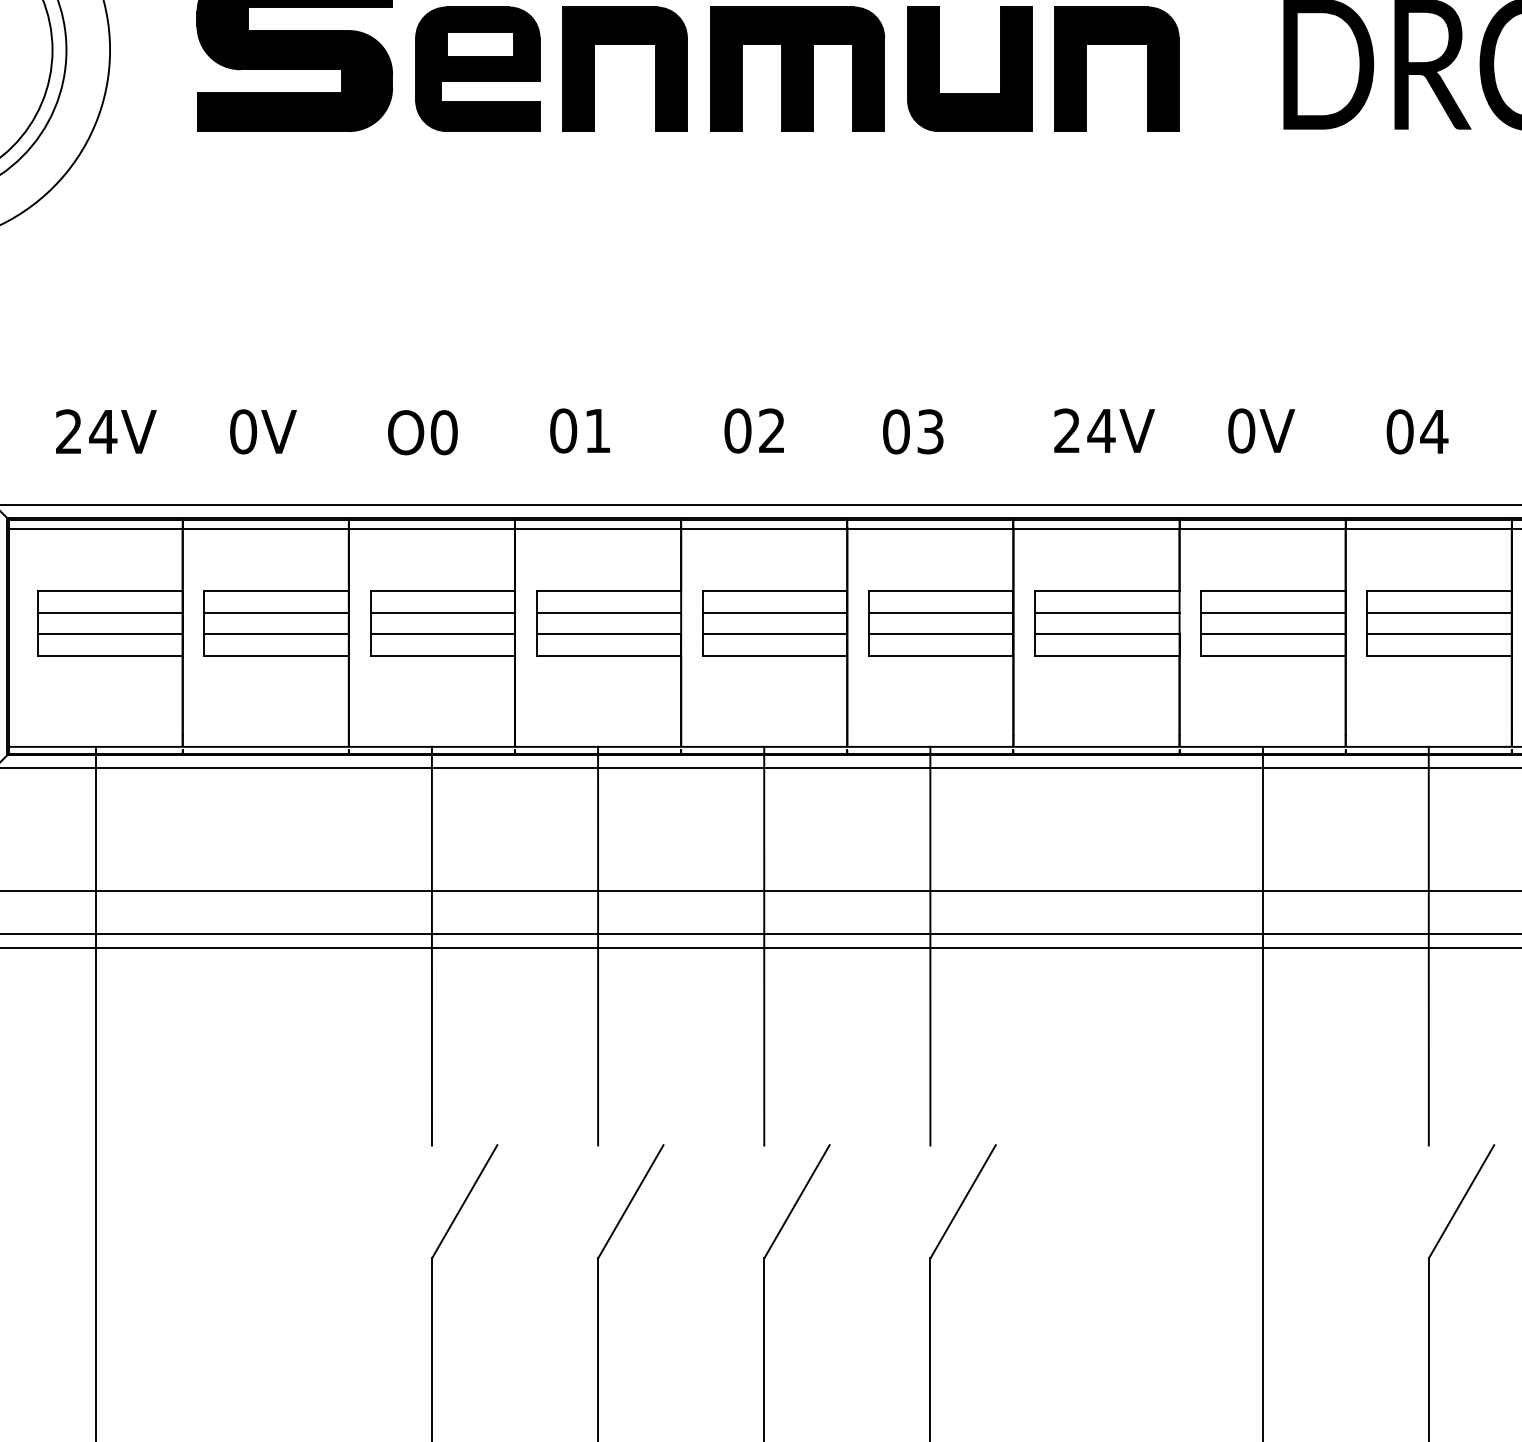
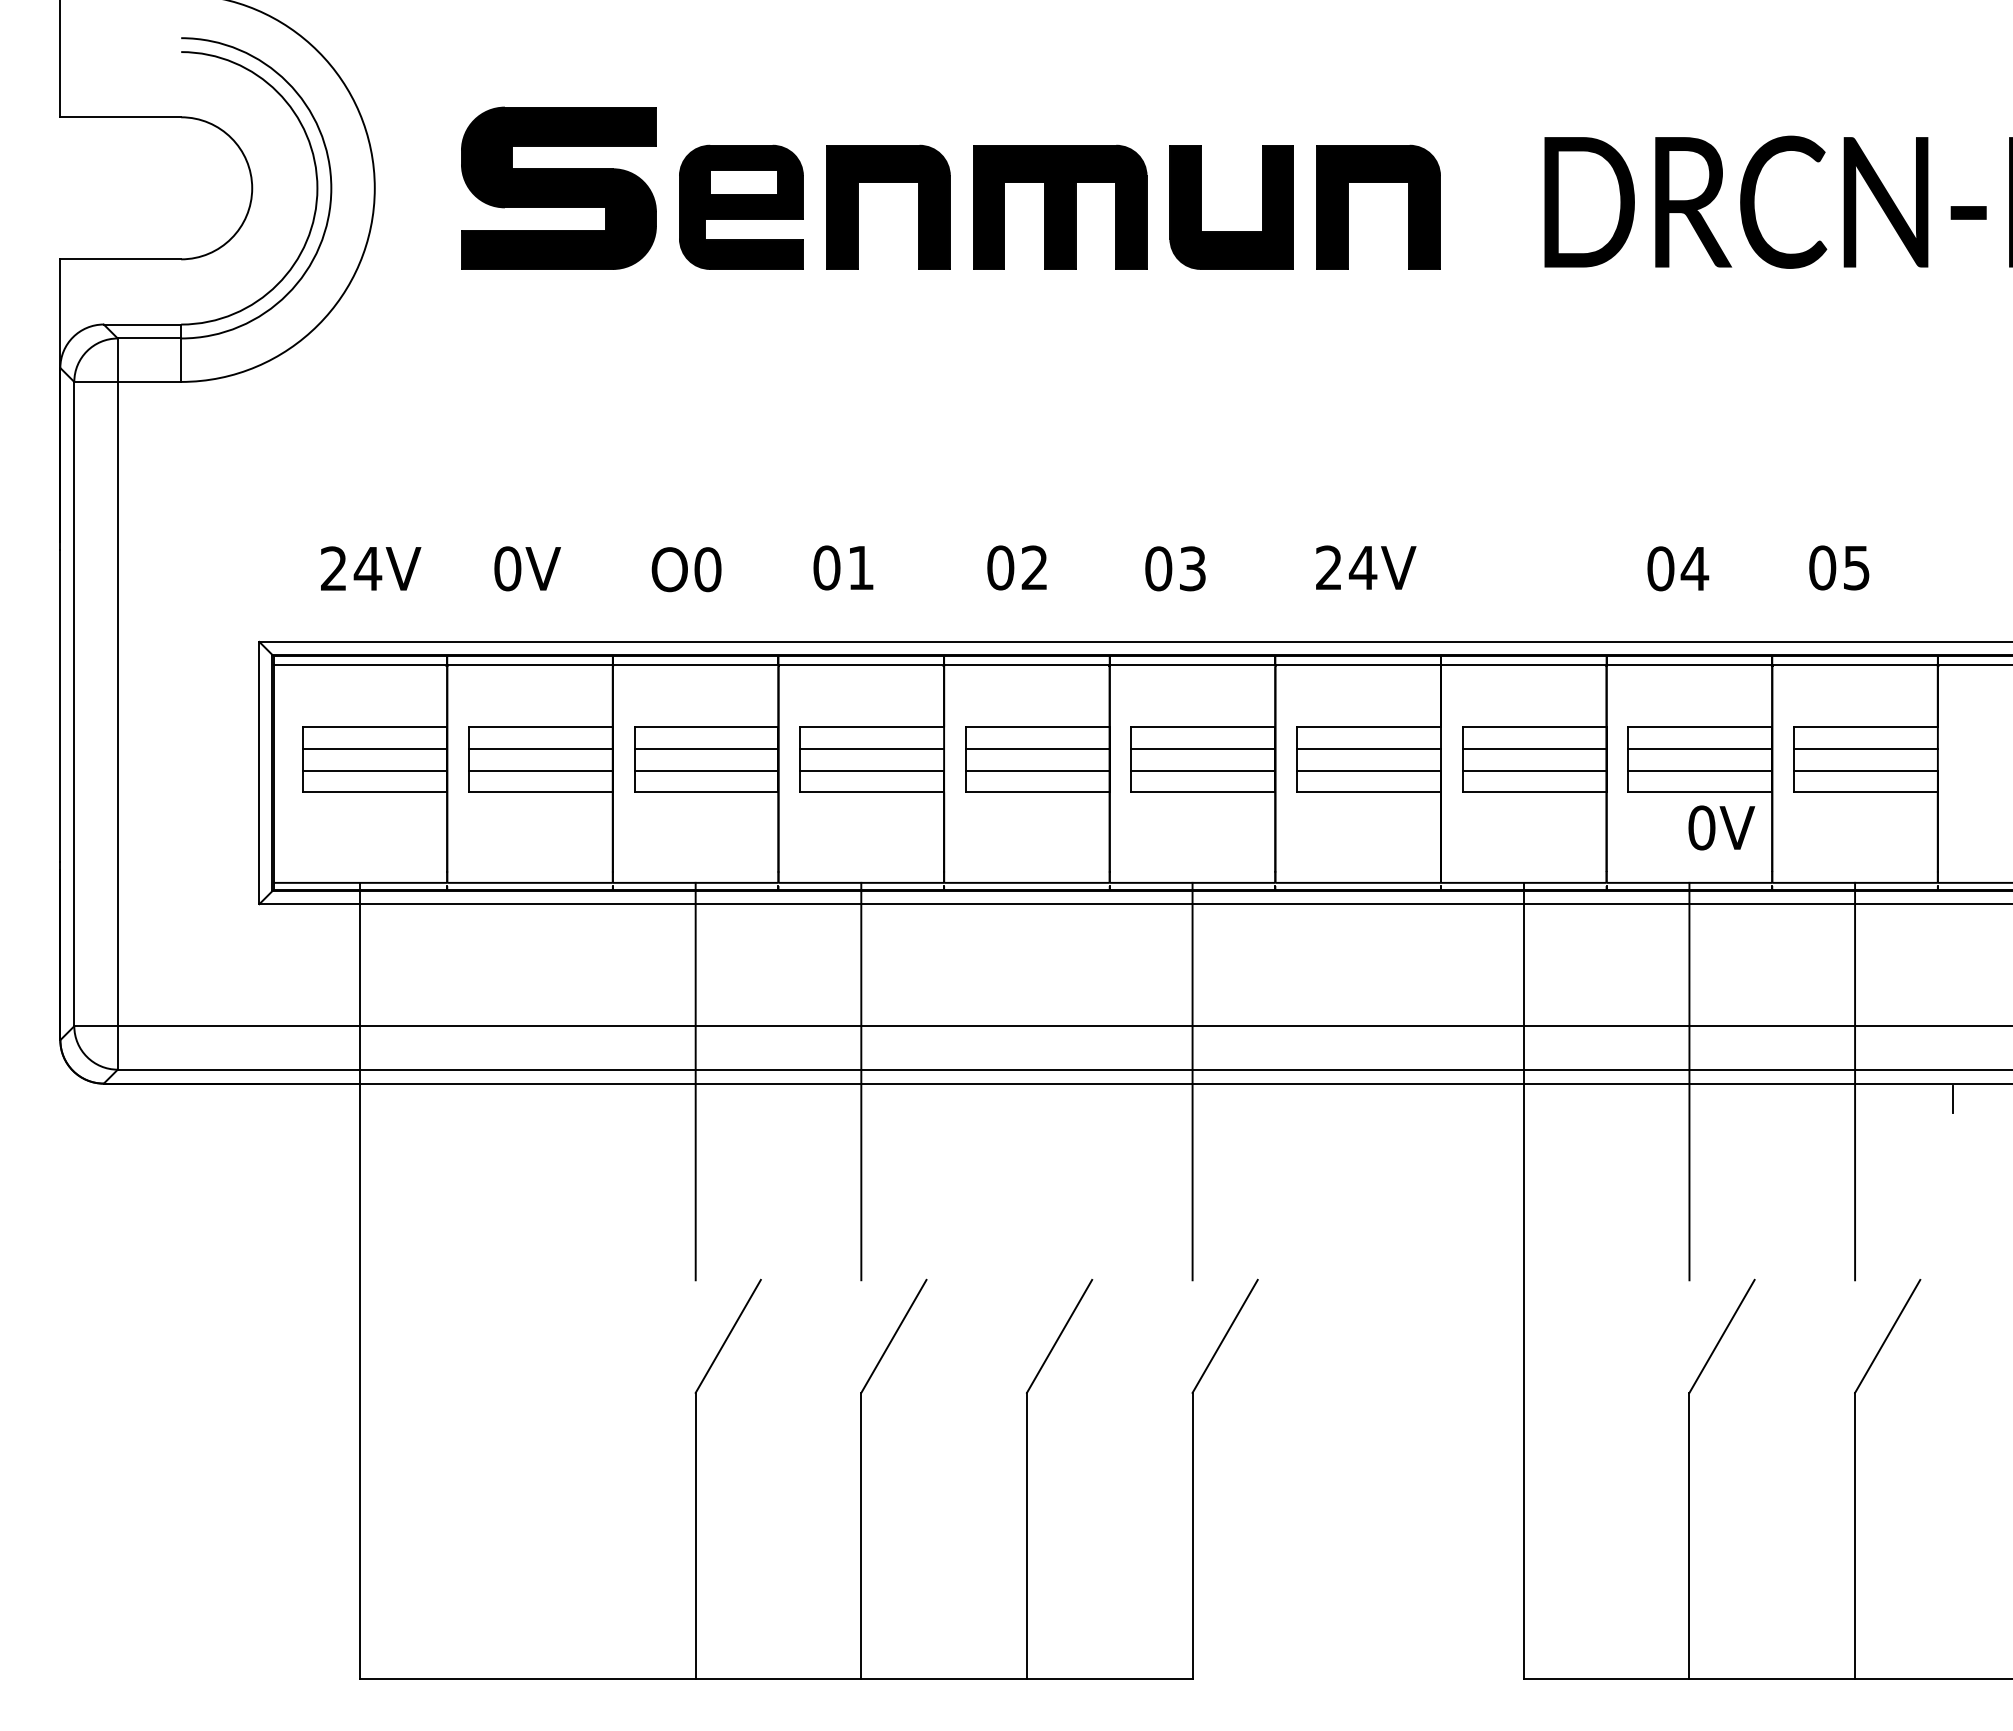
text: (1261, 430) -> (1721, 827), moved
line: (763, 946) -> (1026, 1081), removed

